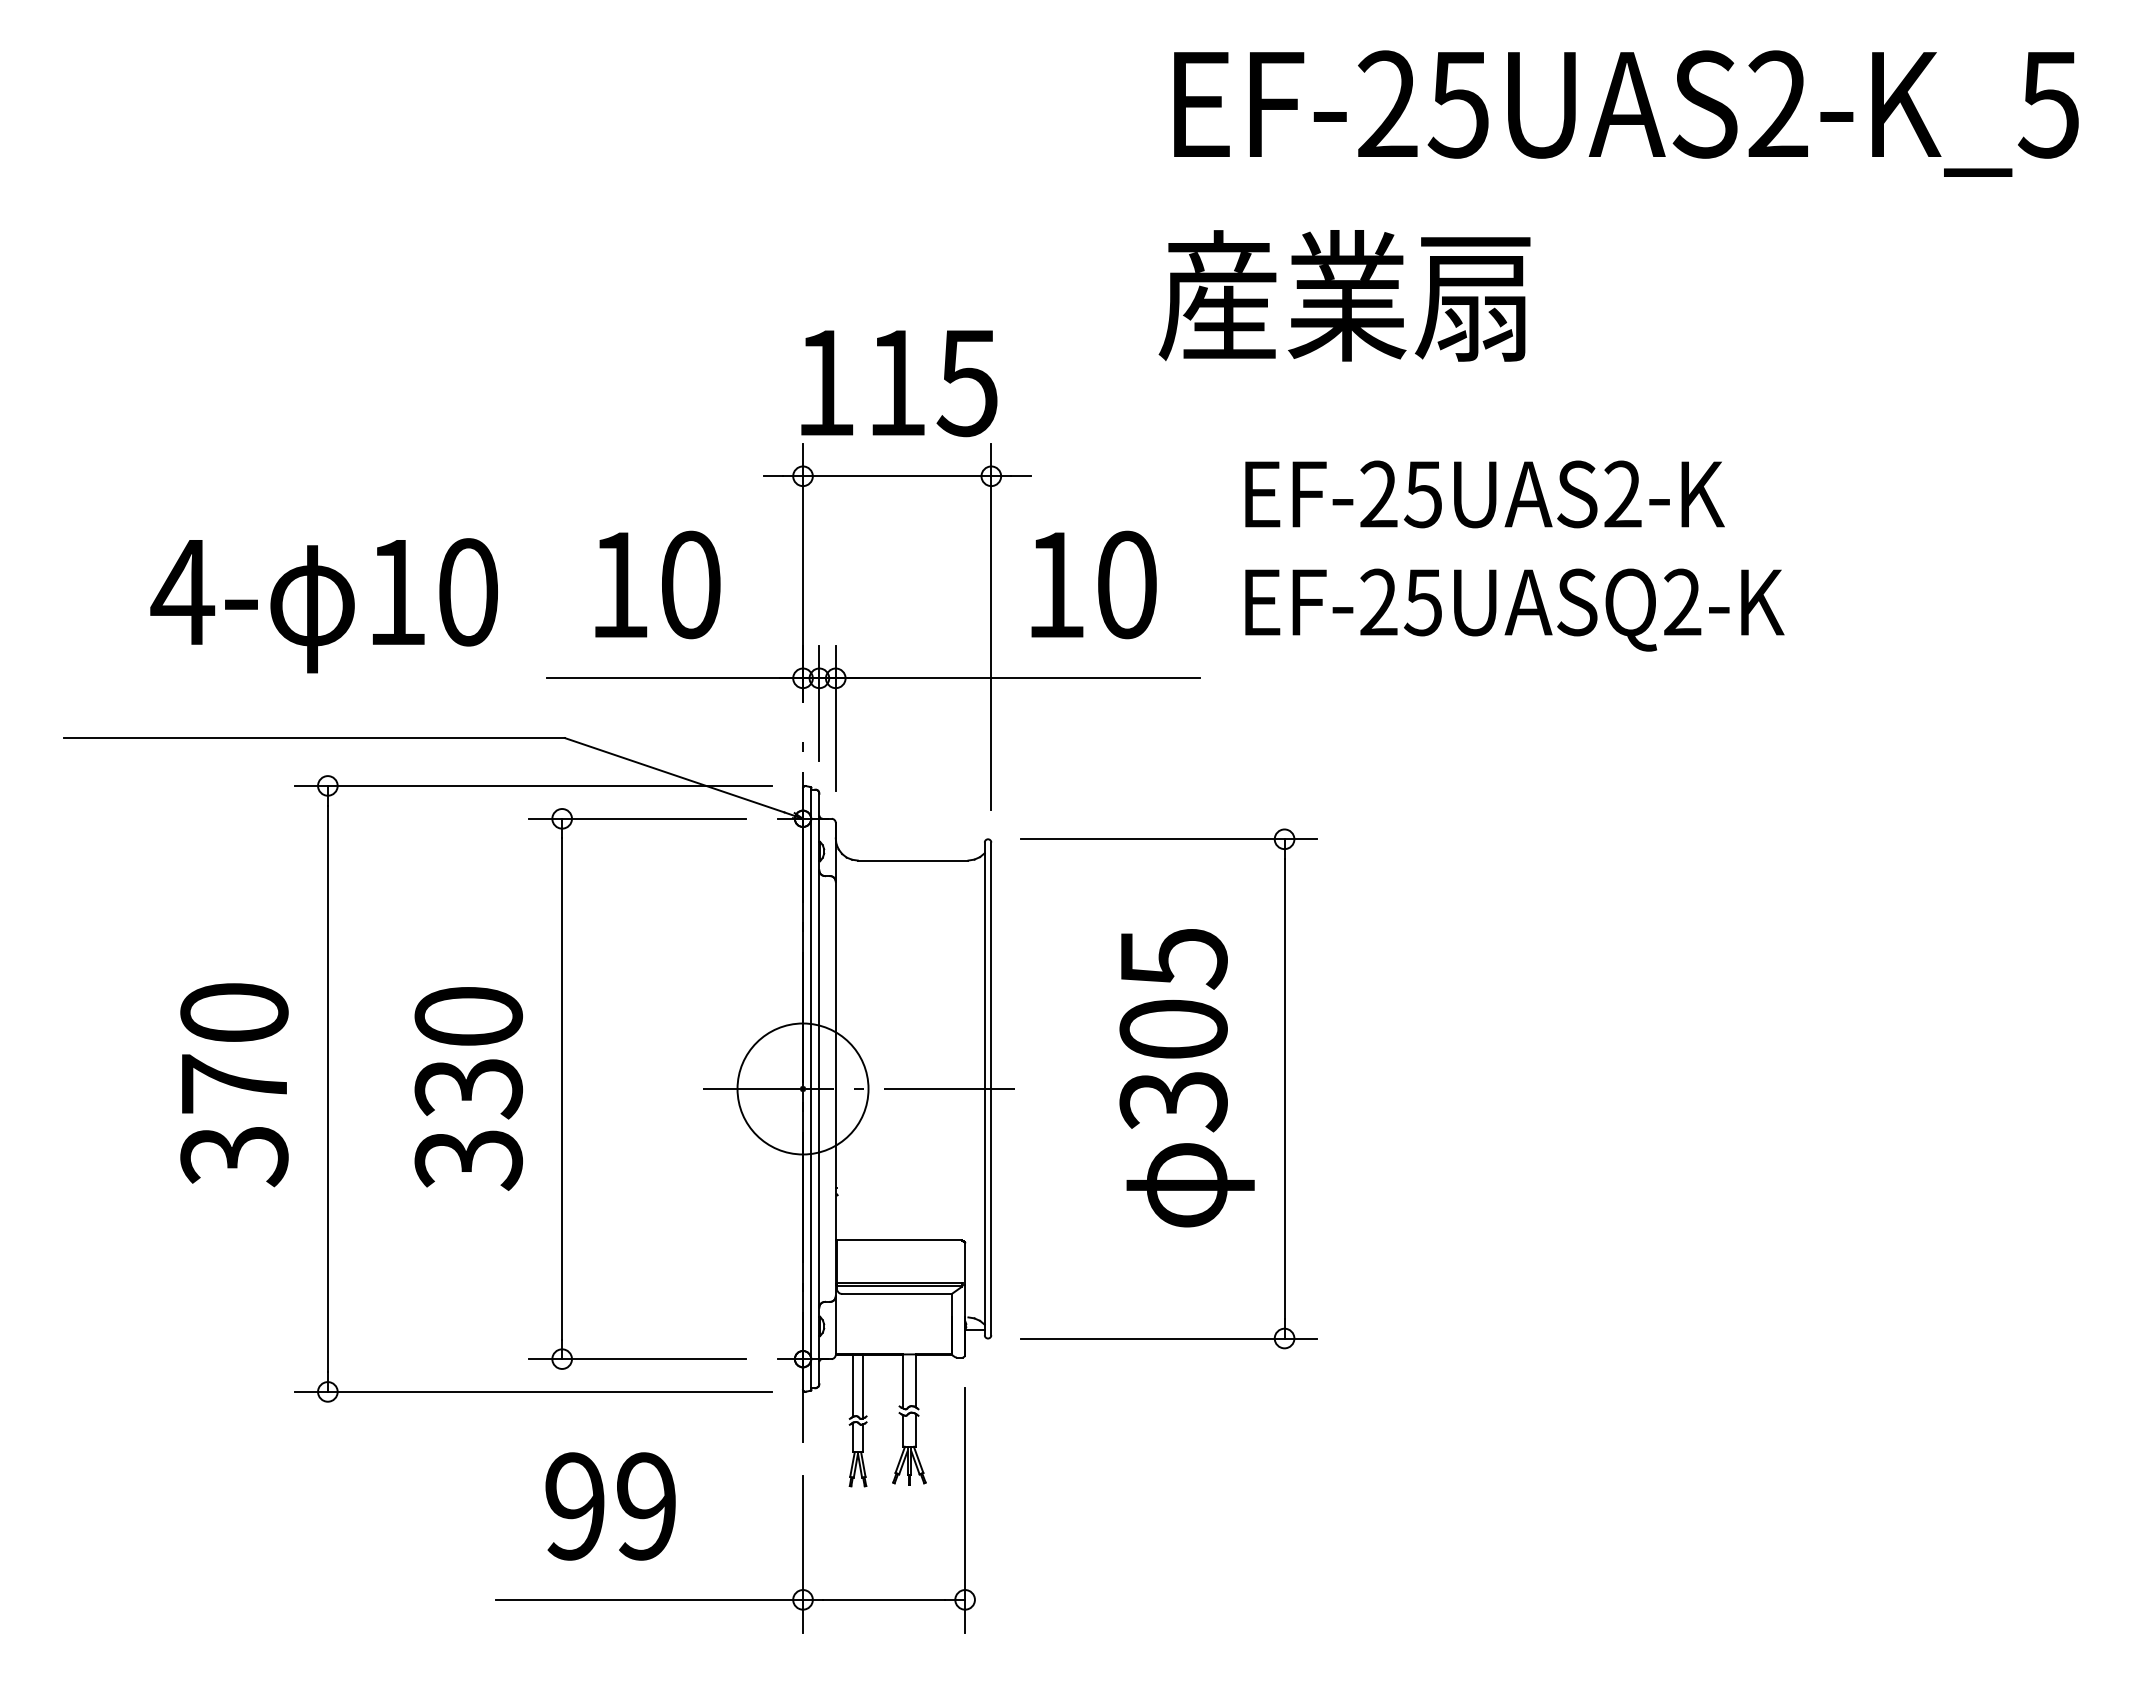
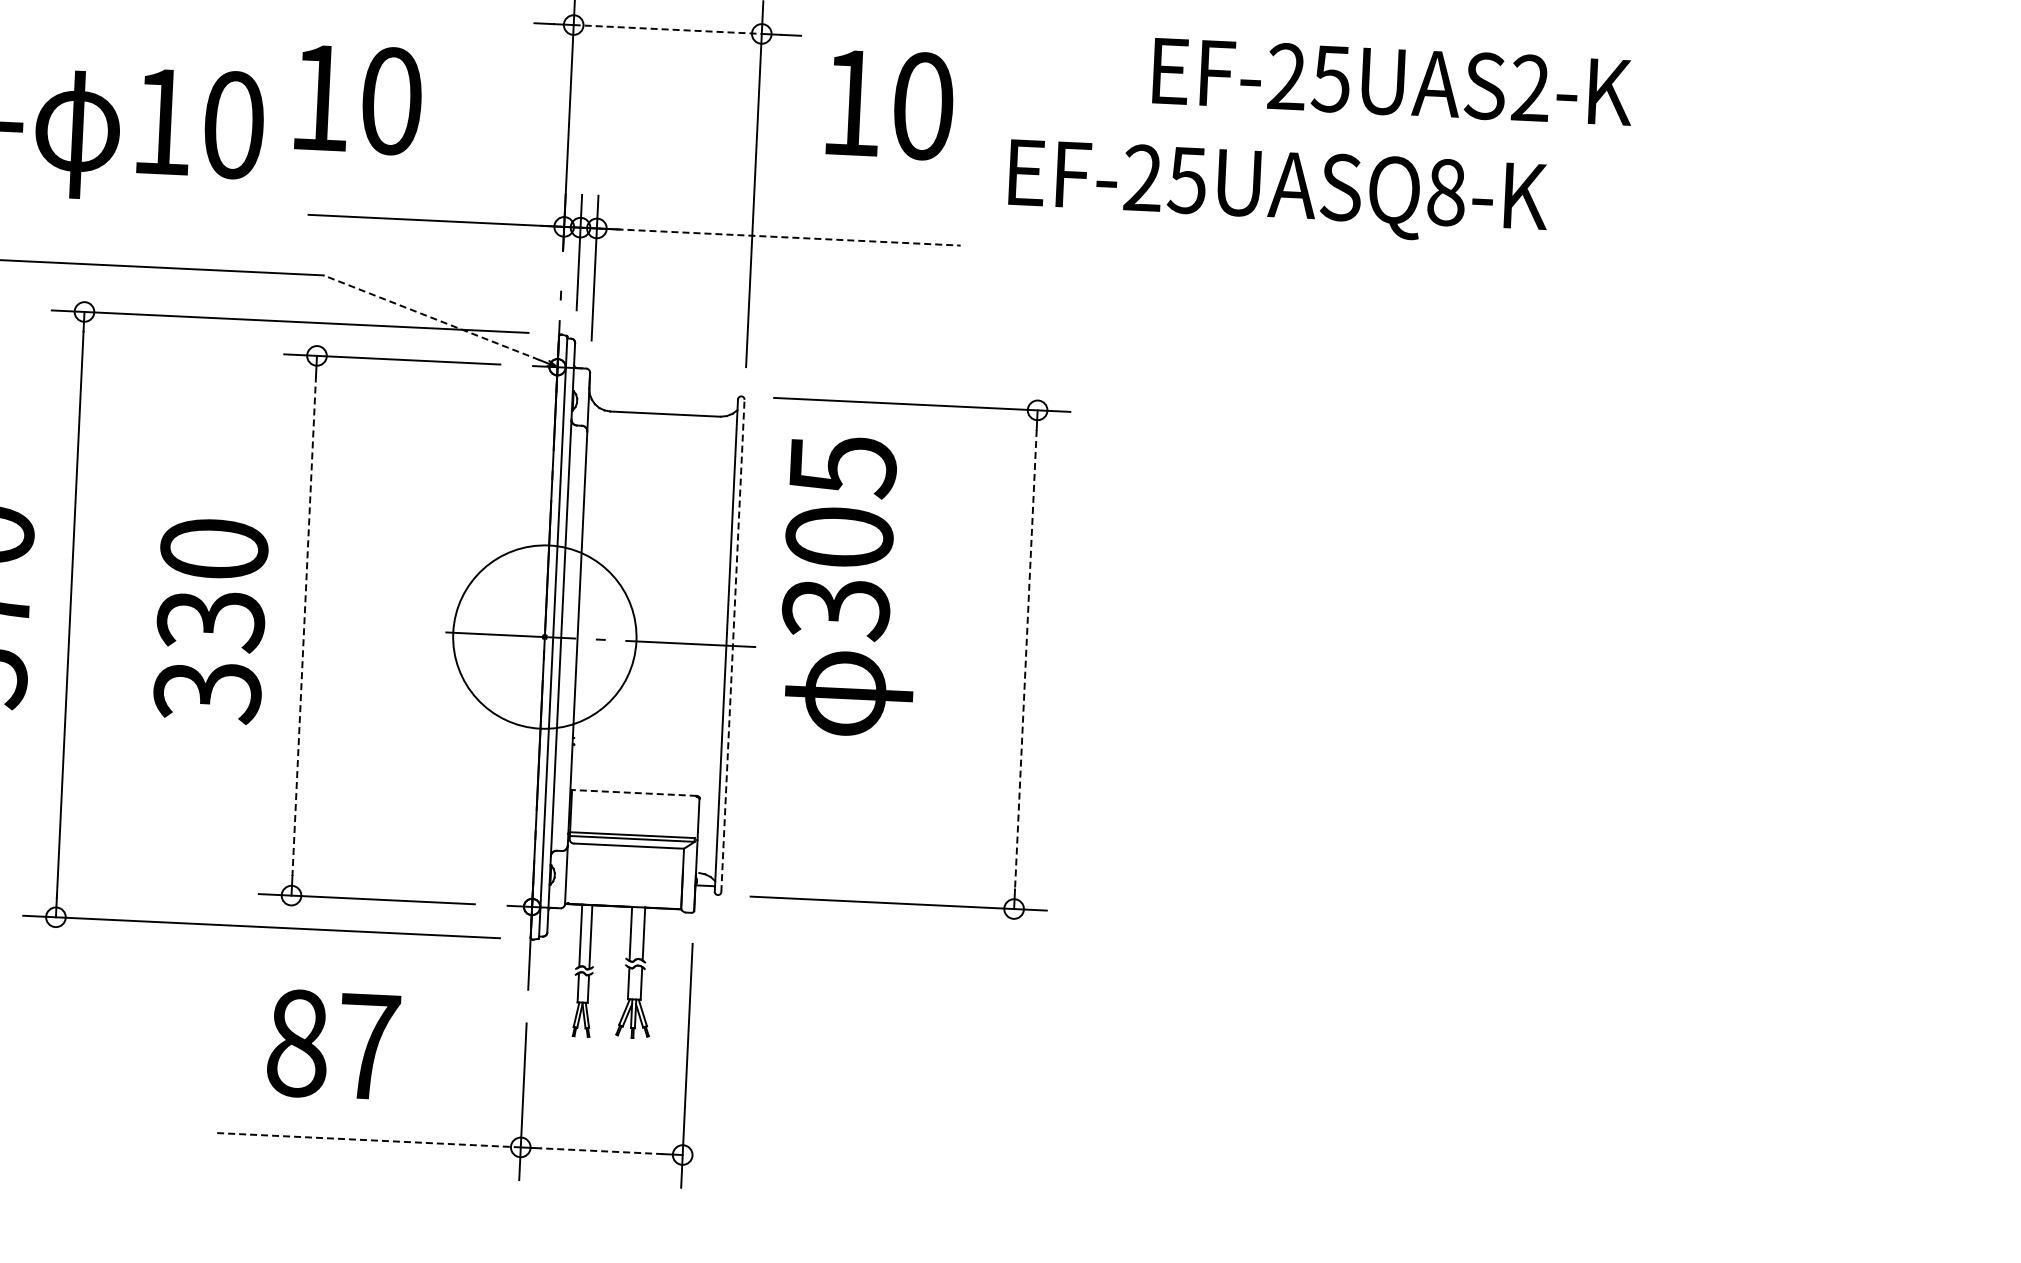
line: (897, 476) -> (668, 29), solid -> dashed
text: (1484, 494) -> (1392, 81), moved
text: (657, 584) -> (358, 99), moved
text: (1093, 584) -> (889, 104), moved
text: (1682, 602) -> (1446, 192), EF-25UASQ2-K -> EF-25UASQ8-K
line: (1028, 678) -> (789, 237), solid -> dashed
line: (674, 775) -> (431, 317), solid -> dashed
text: (1186, 1078) -> (850, 586), moved
line: (562, 1088) -> (304, 625), solid -> dashed
circle: (802, 1088) -> (544, 636), size x1.4
line: (991, 1088) -> (733, 645), solid -> dashed
line: (1284, 1088) -> (1025, 659), solid -> dashed
line: (898, 1240) -> (633, 792), solid -> dashed
text: (610, 1506) -> (332, 1045), 99 -> 87
line: (649, 1599) -> (367, 1139), solid -> dashed
line: (883, 1599) -> (601, 1150), solid -> dashed

